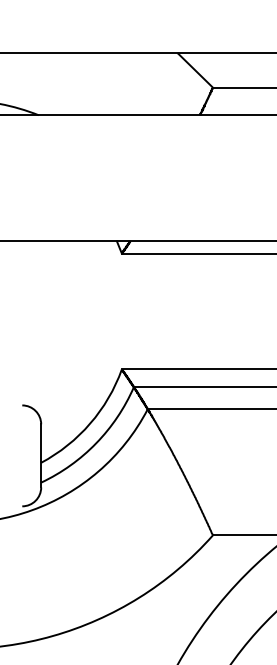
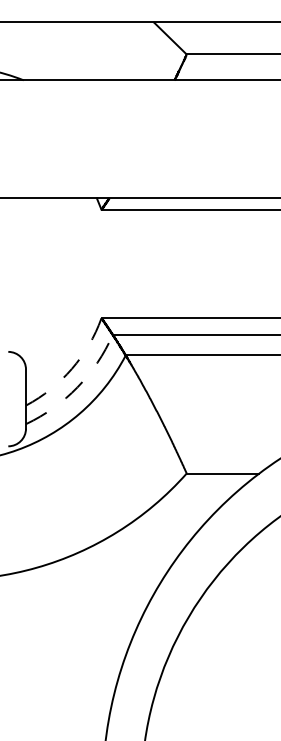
arc: (89, 423) -> (71, 368), solid -> dashed
arc: (96, 443) -> (77, 387), solid -> dashed

